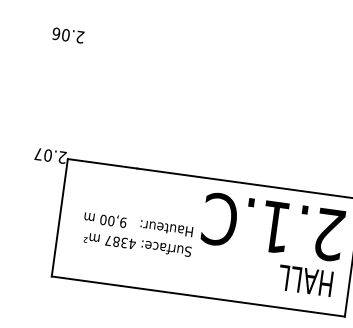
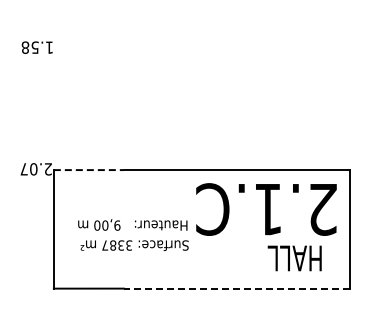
text: (68, 35) -> (37, 47), 2.06 -> 1.58
line: (103, 164) -> (89, 170), solid -> dashed
text: (132, 244) -> (129, 245), 4387 -> 3387
text: (305, 280) -> (294, 258), moved
line: (232, 301) -> (236, 288), solid -> dashed

